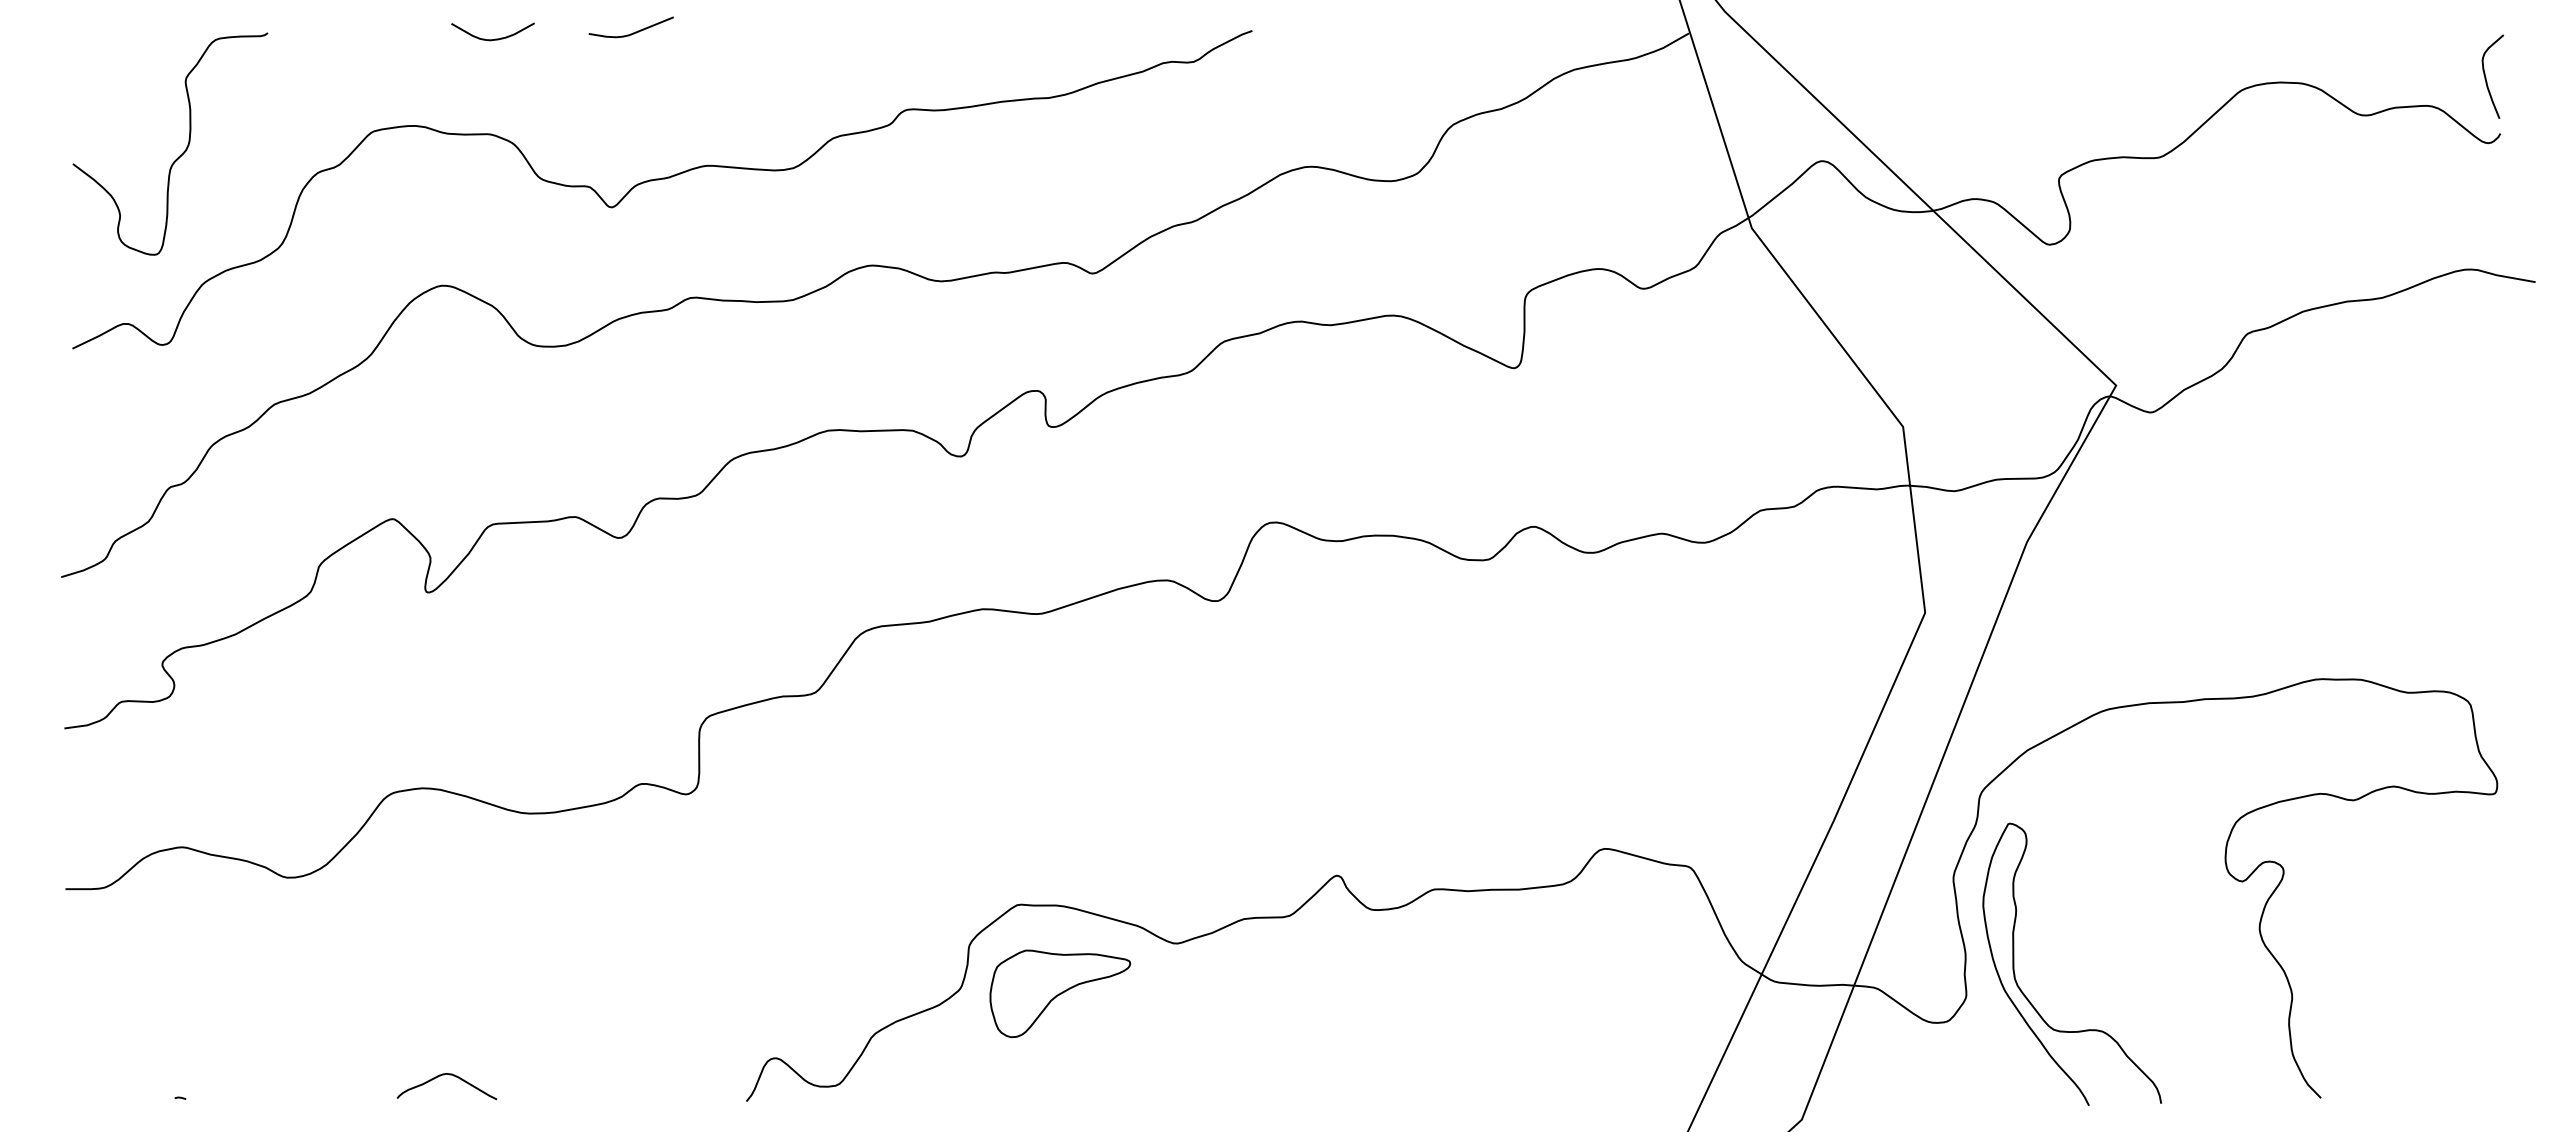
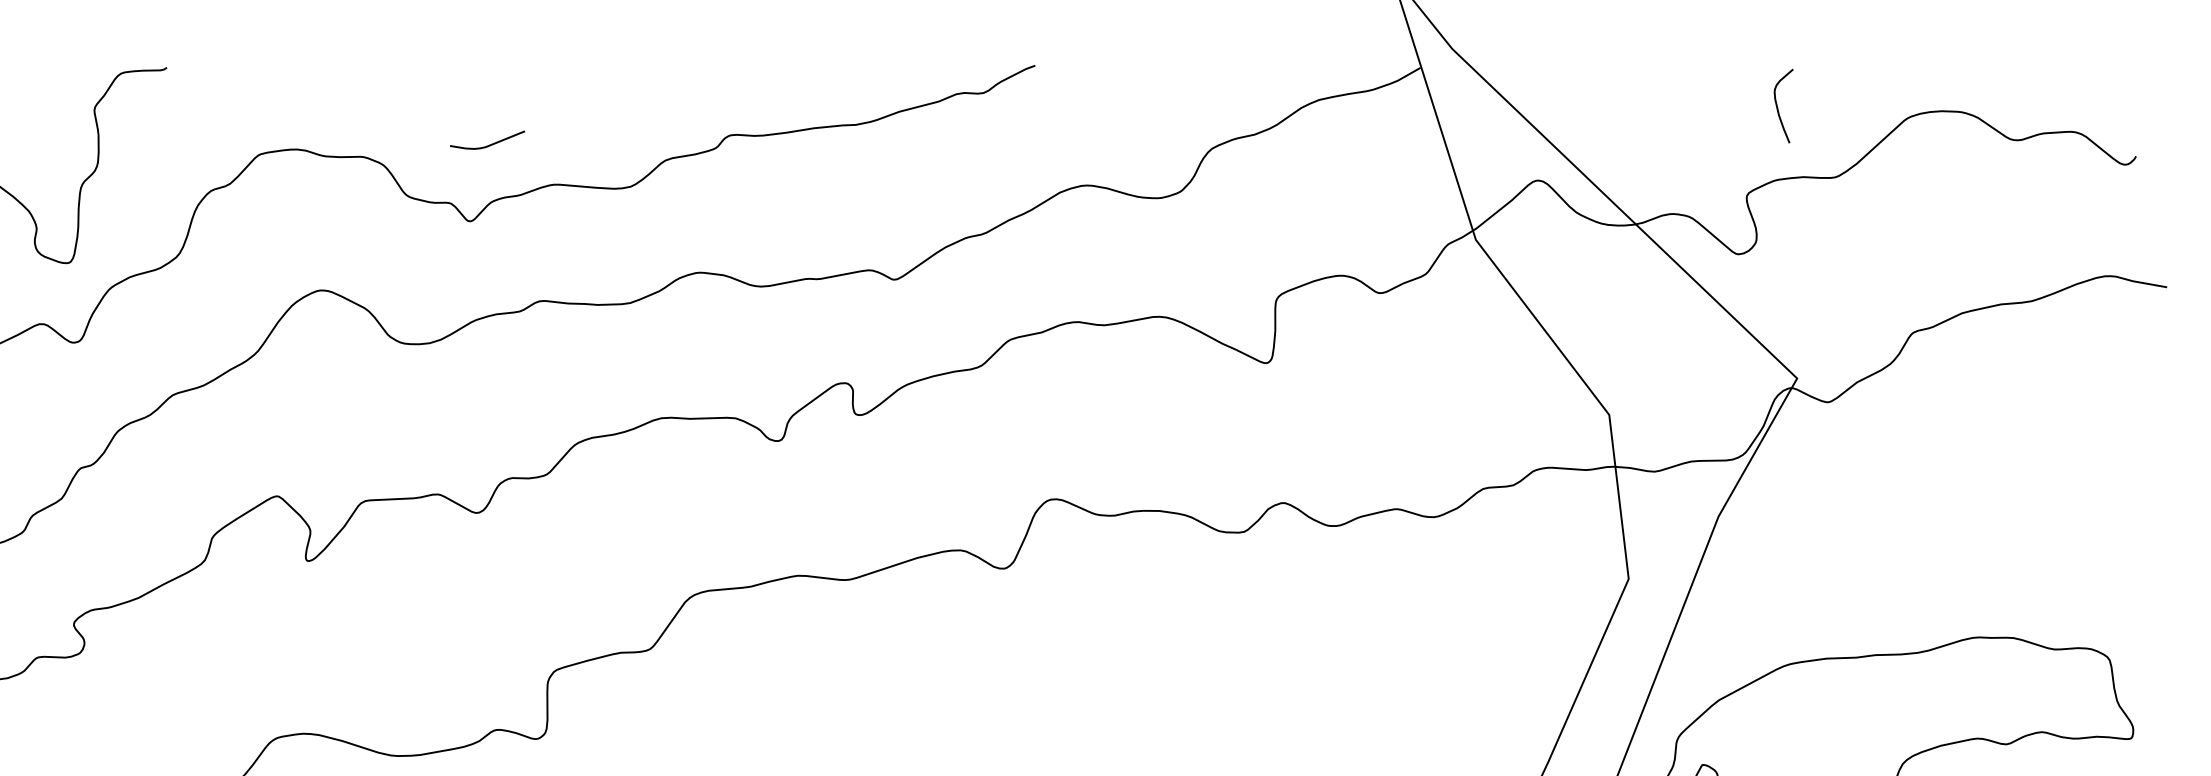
curve: (633, 32) -> (489, 144), moved
curve: (494, 38) -> (366, 72), removed
curve: (2486, 77) -> (1778, 106), moved

